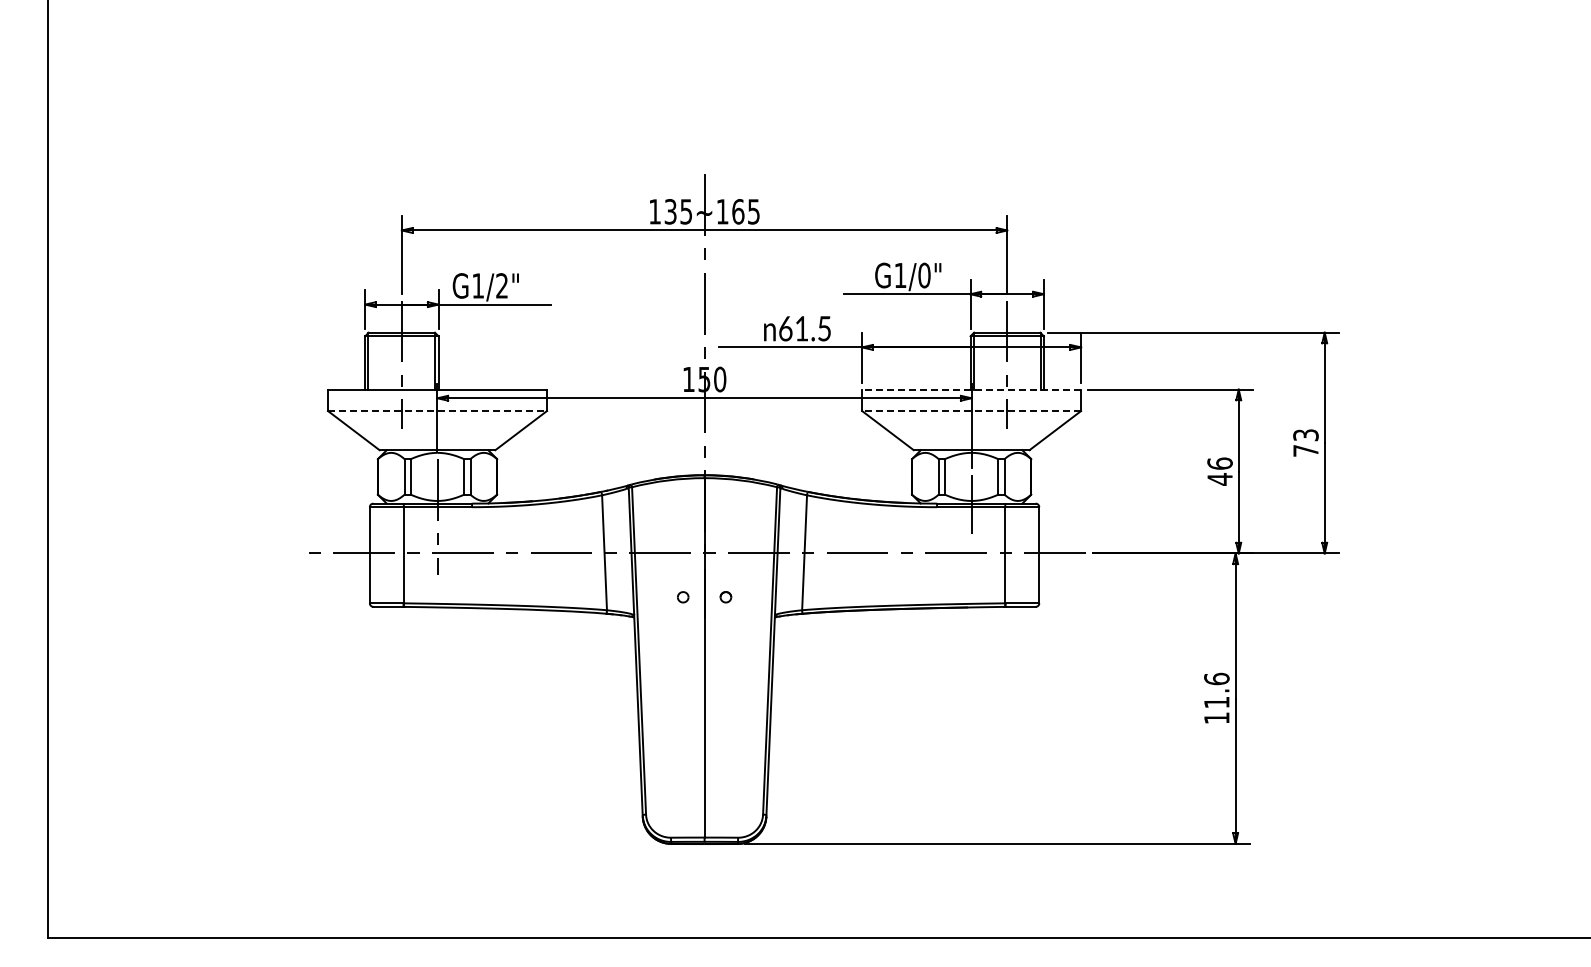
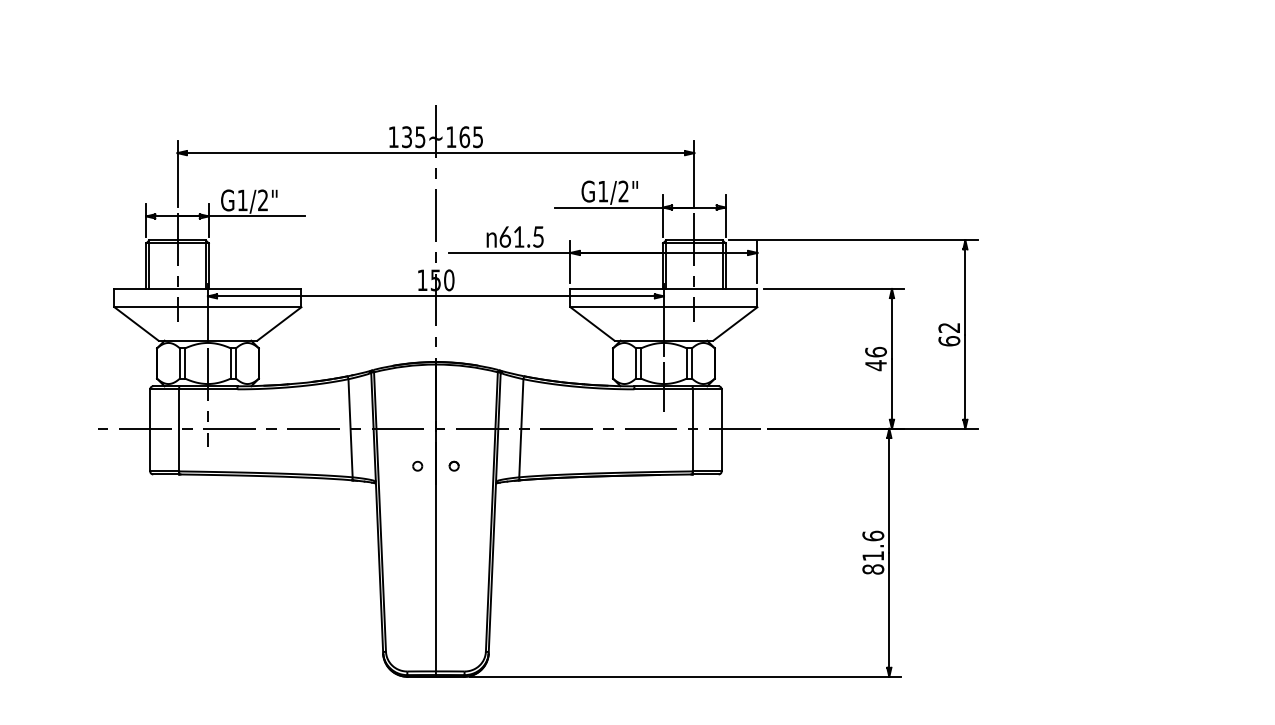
text: (924, 275) -> (623, 191), G1/0" -> G1/2"
line: (971, 389) -> (663, 288), dashed -> solid
line: (438, 411) -> (208, 307), dashed -> solid
line: (971, 411) -> (663, 307), dashed -> solid
text: (1305, 442) -> (948, 334), 73 -> 62
text: (1216, 718) -> (872, 569), 11.6 -> 81.6

